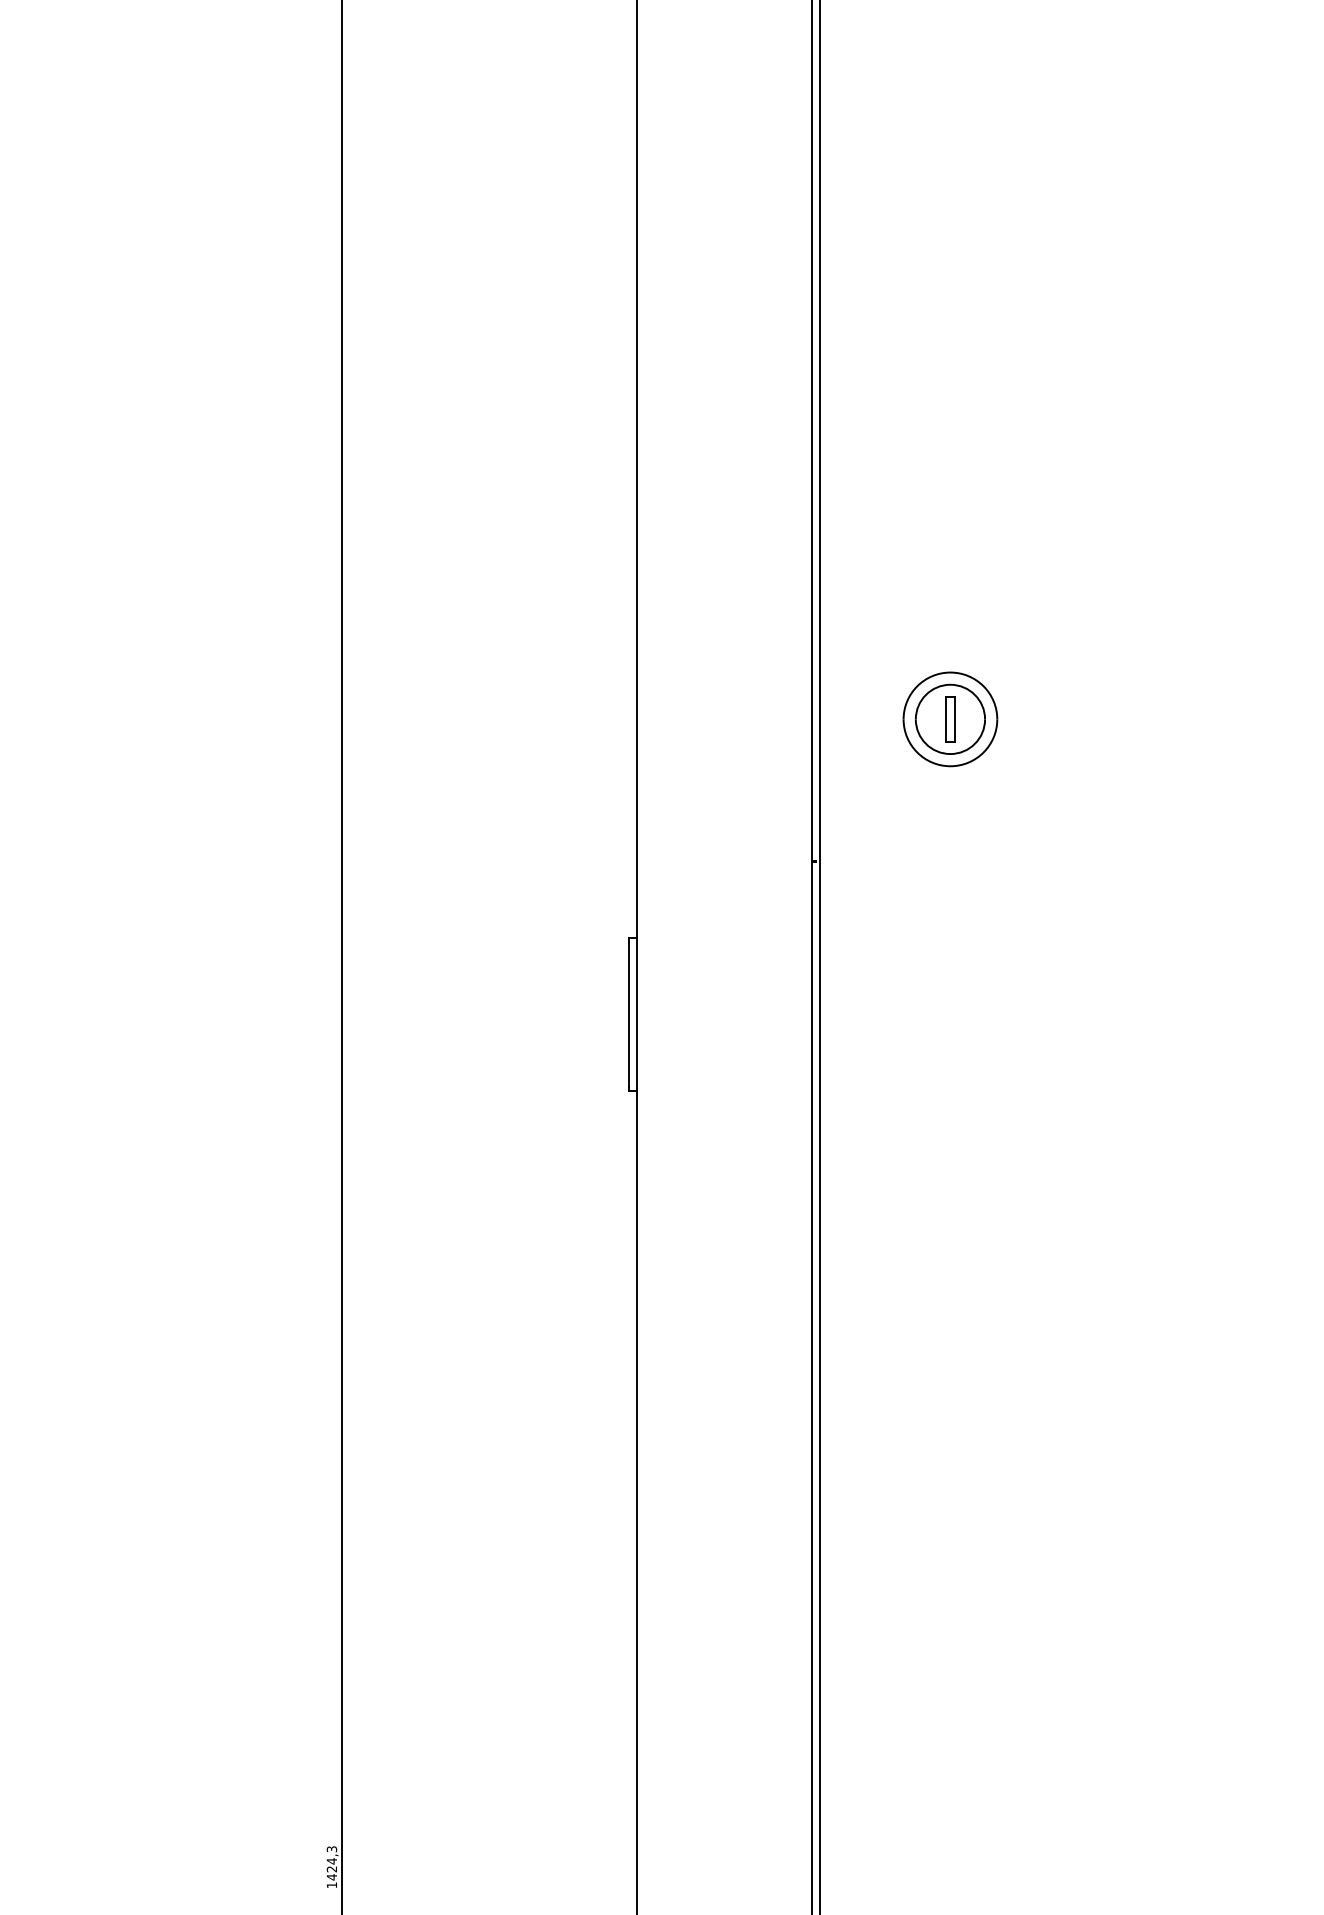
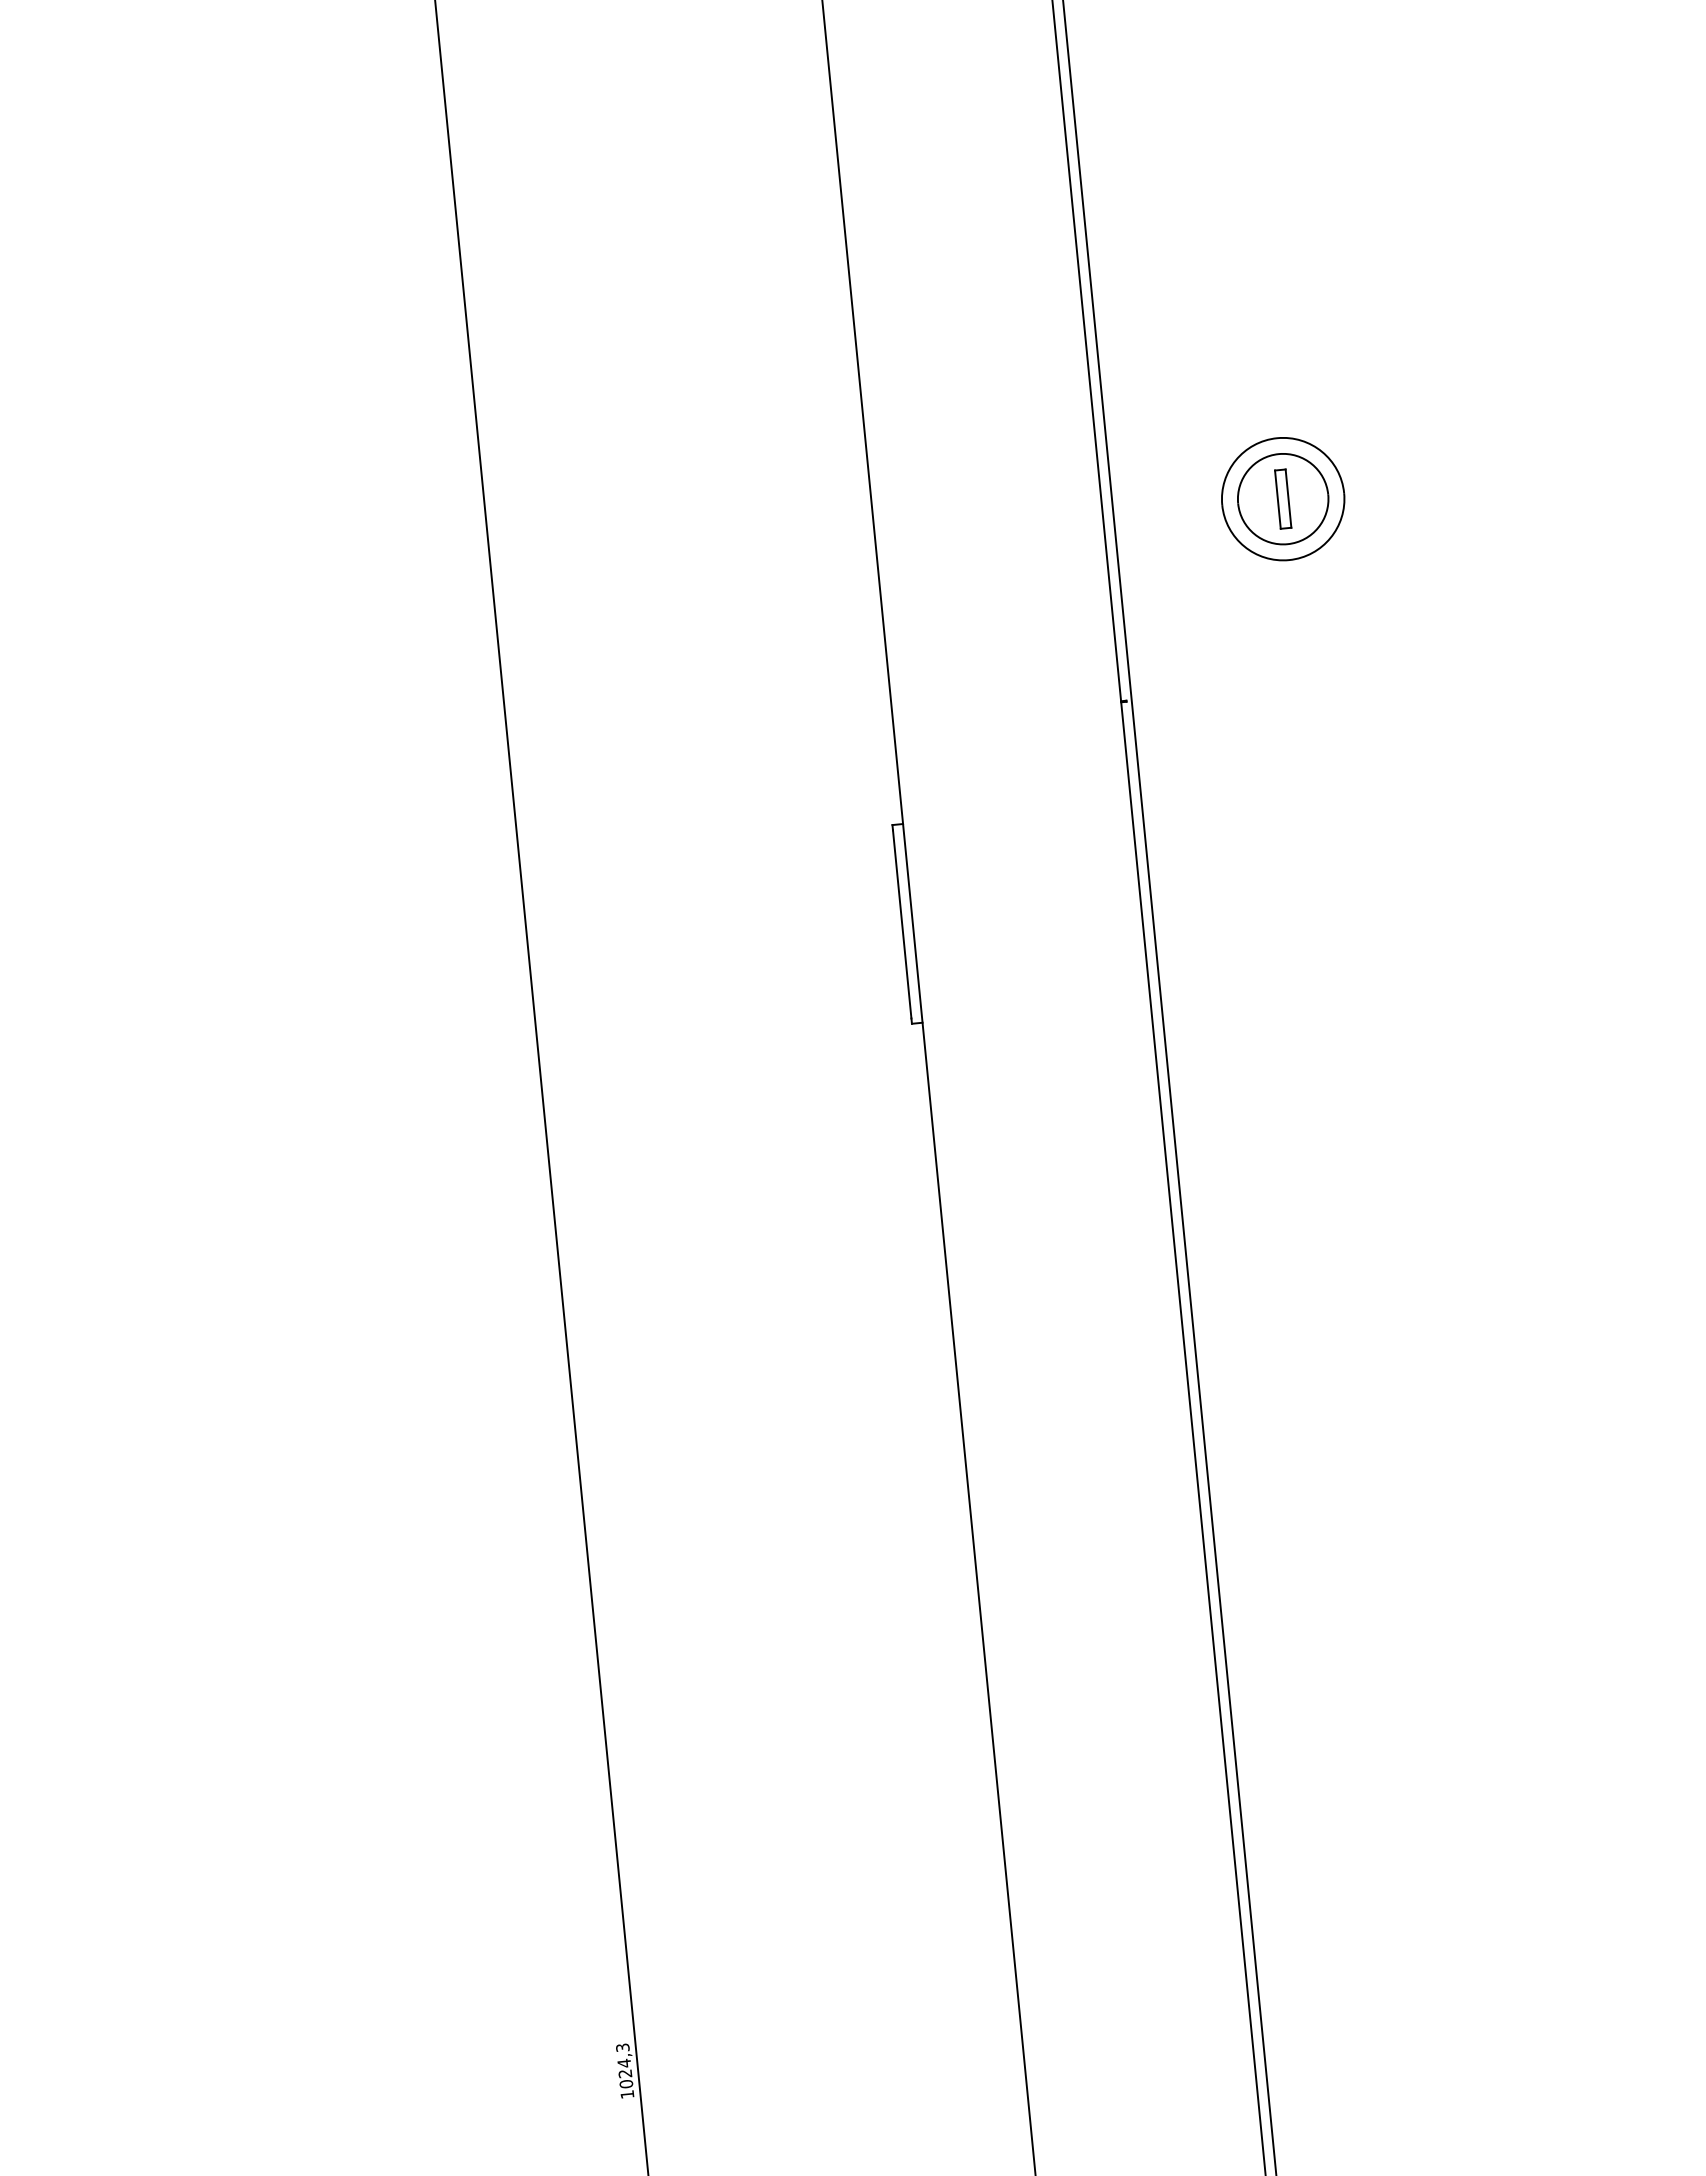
text: (331, 1877) -> (625, 2084), 1424,3 -> 1024,3

